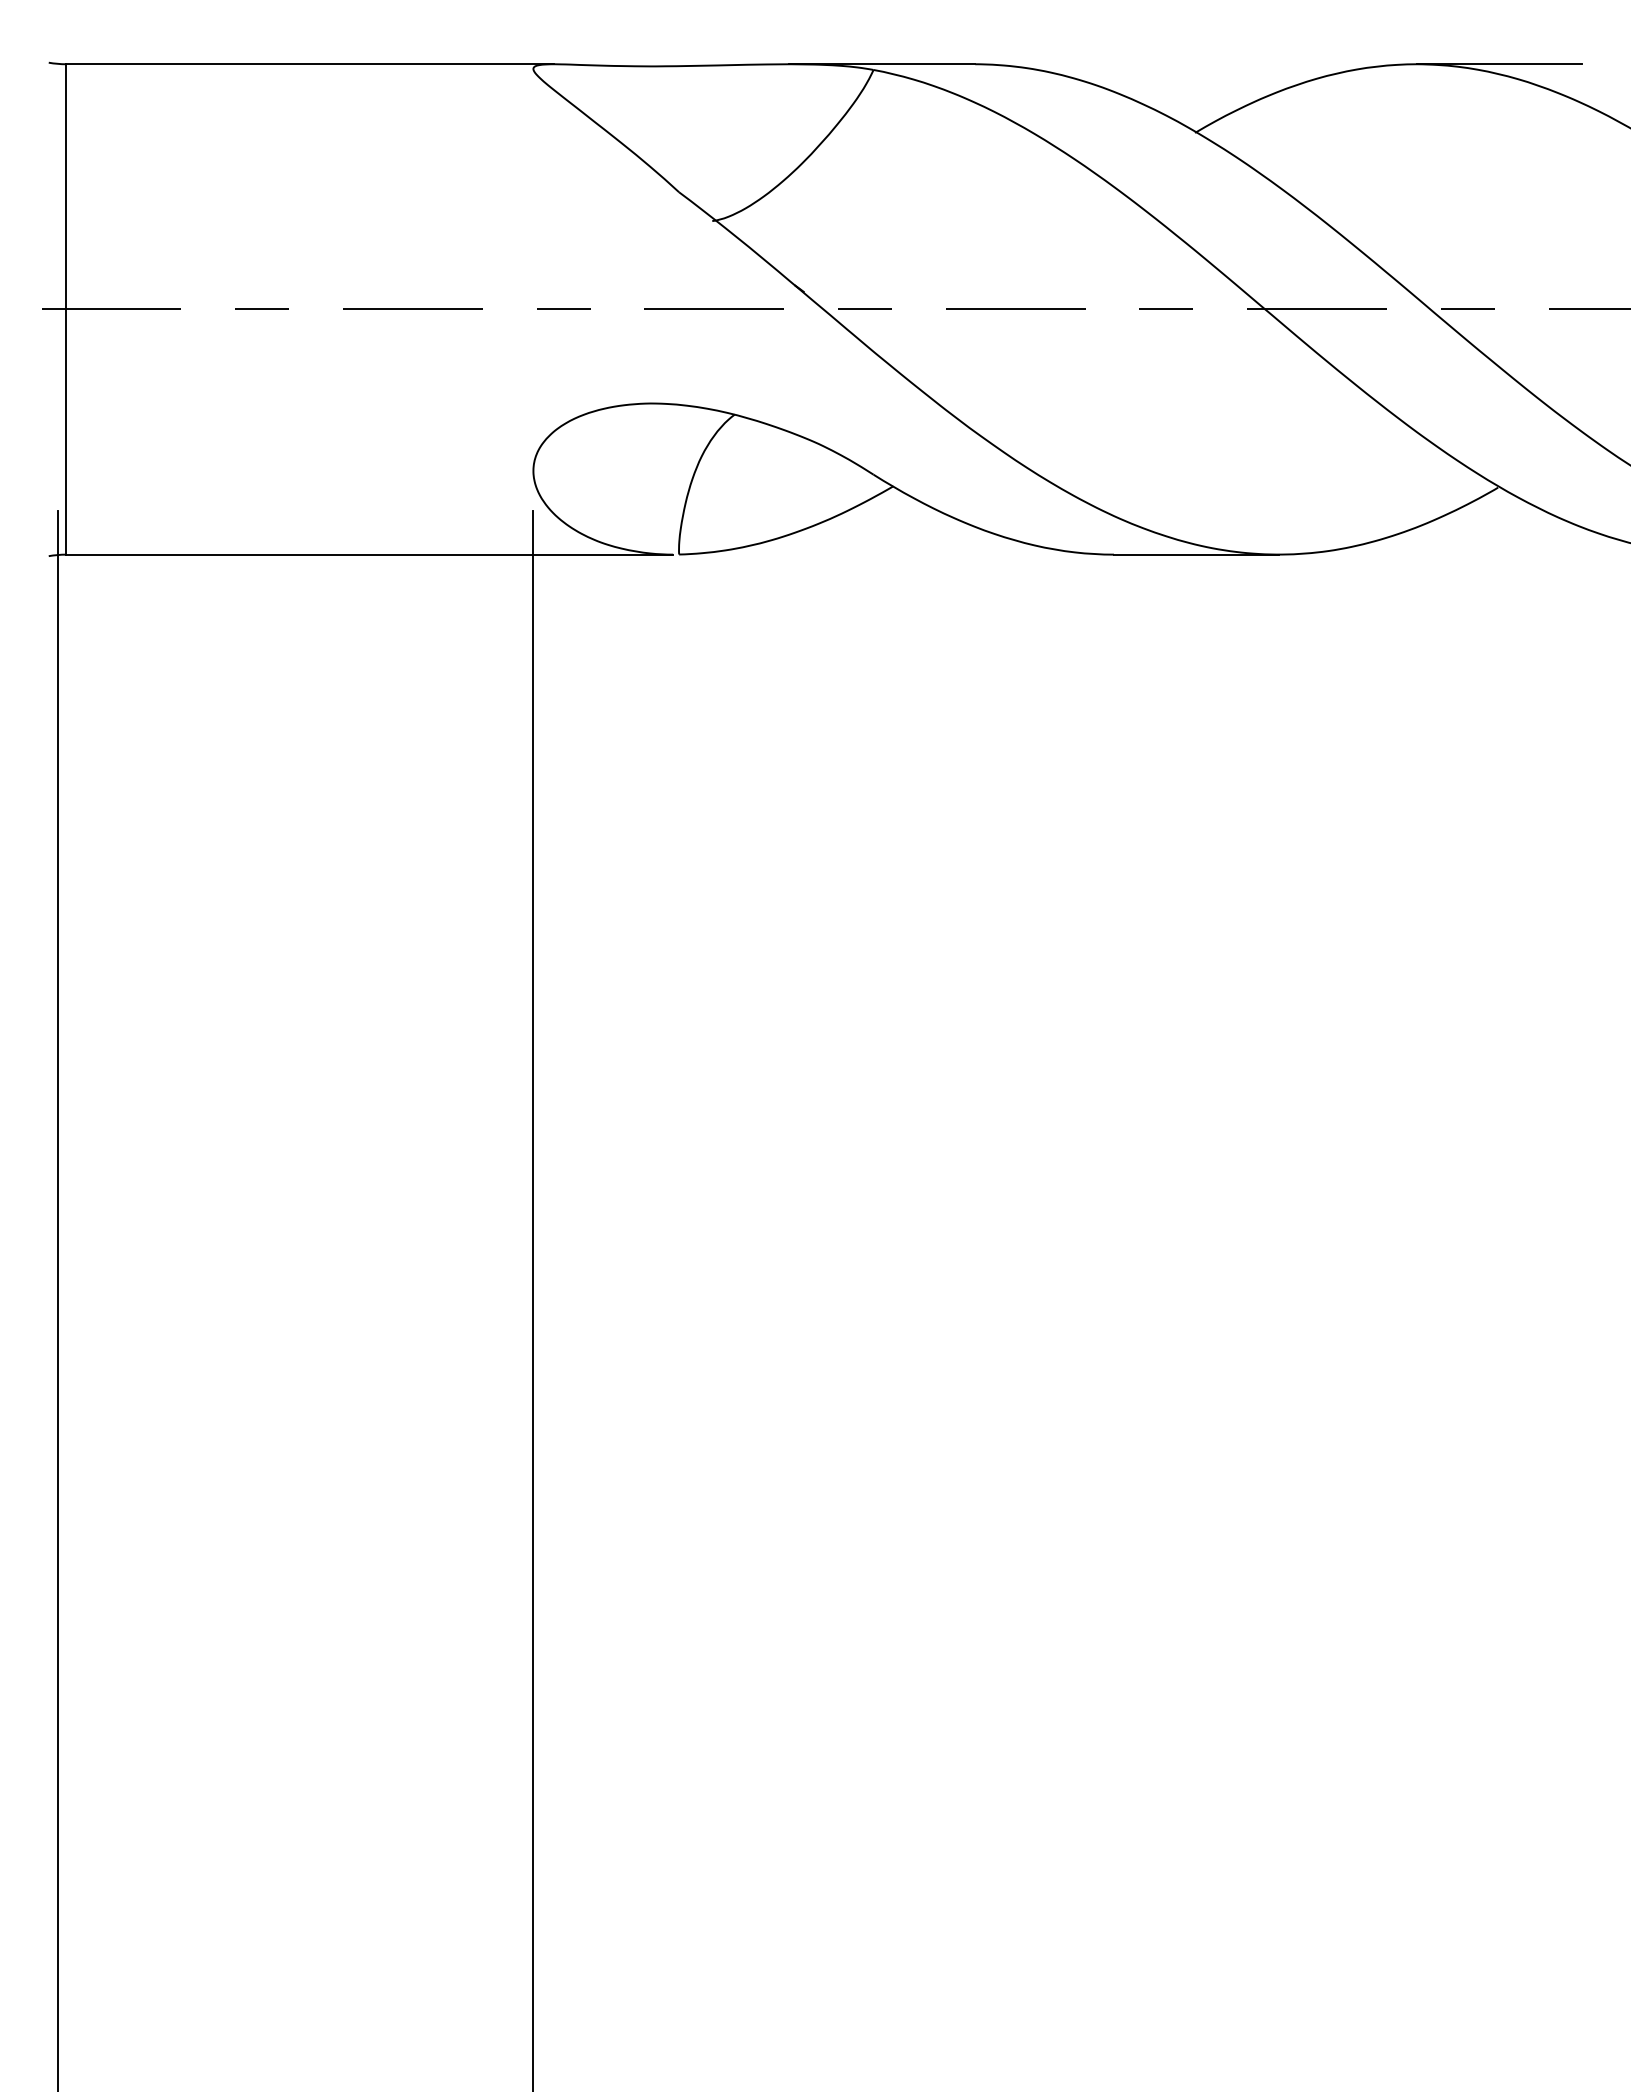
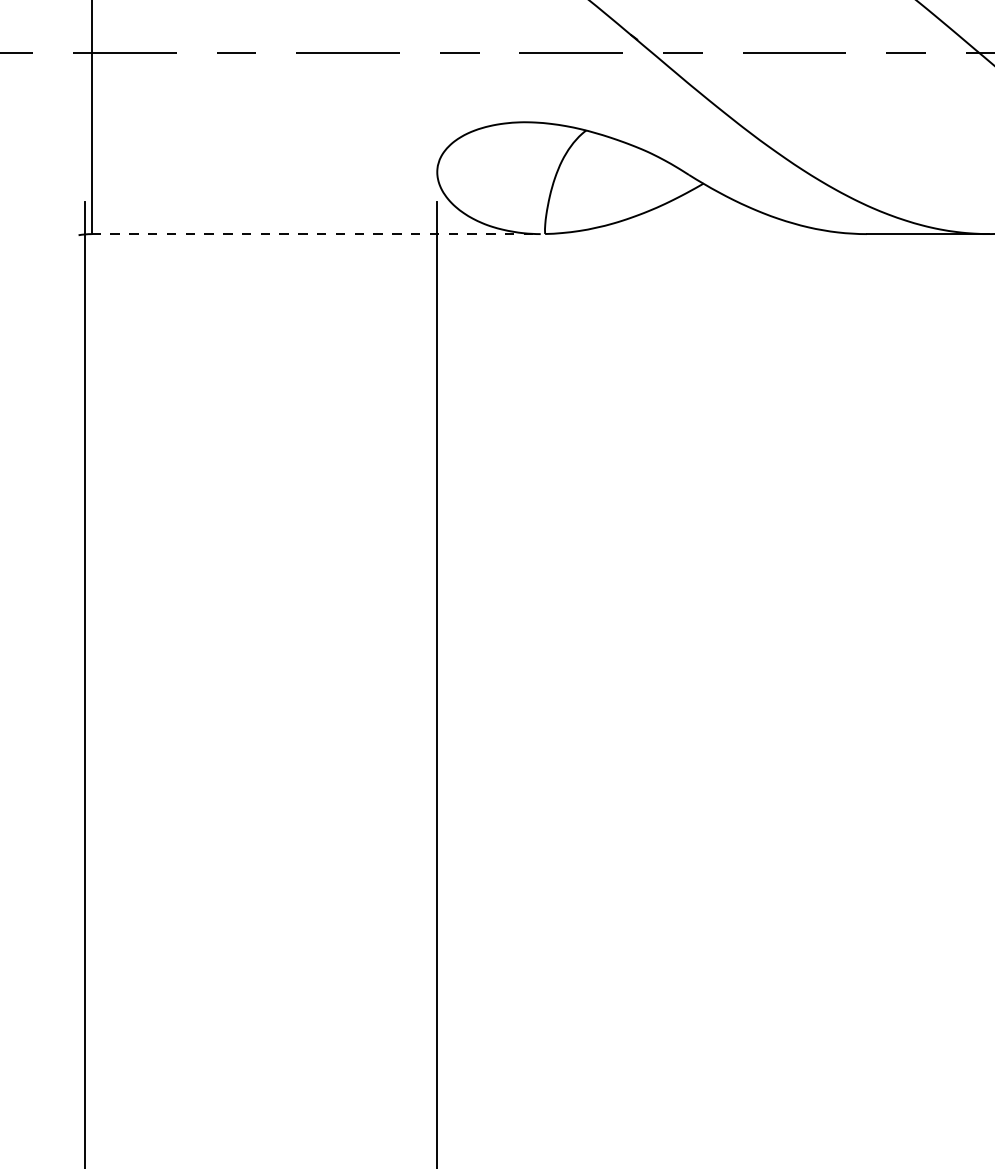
line: (370, 554) -> (316, 234), solid -> dashed

